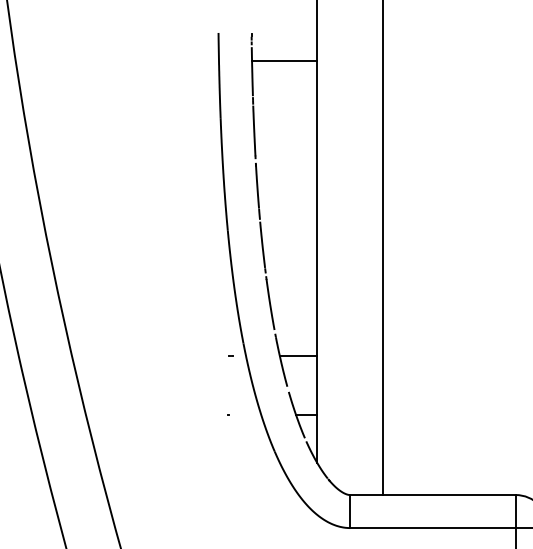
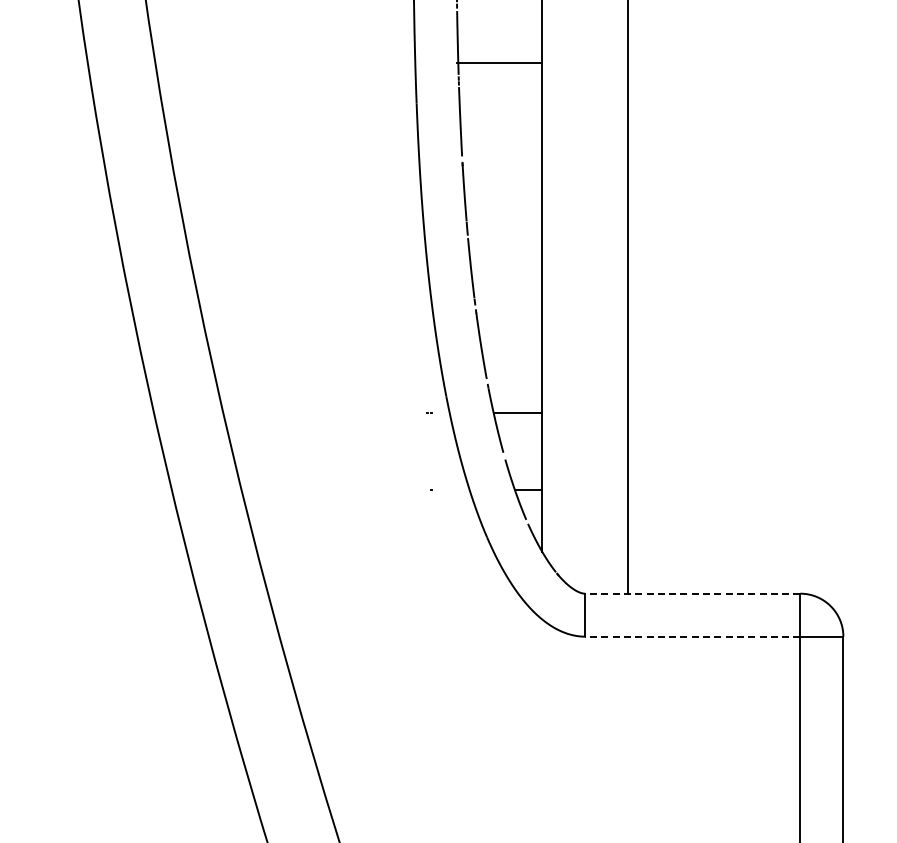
line: (284, 60) -> (499, 62), moved
line: (432, 494) -> (692, 593), solid -> dashed
line: (432, 527) -> (692, 636), solid -> dashed

